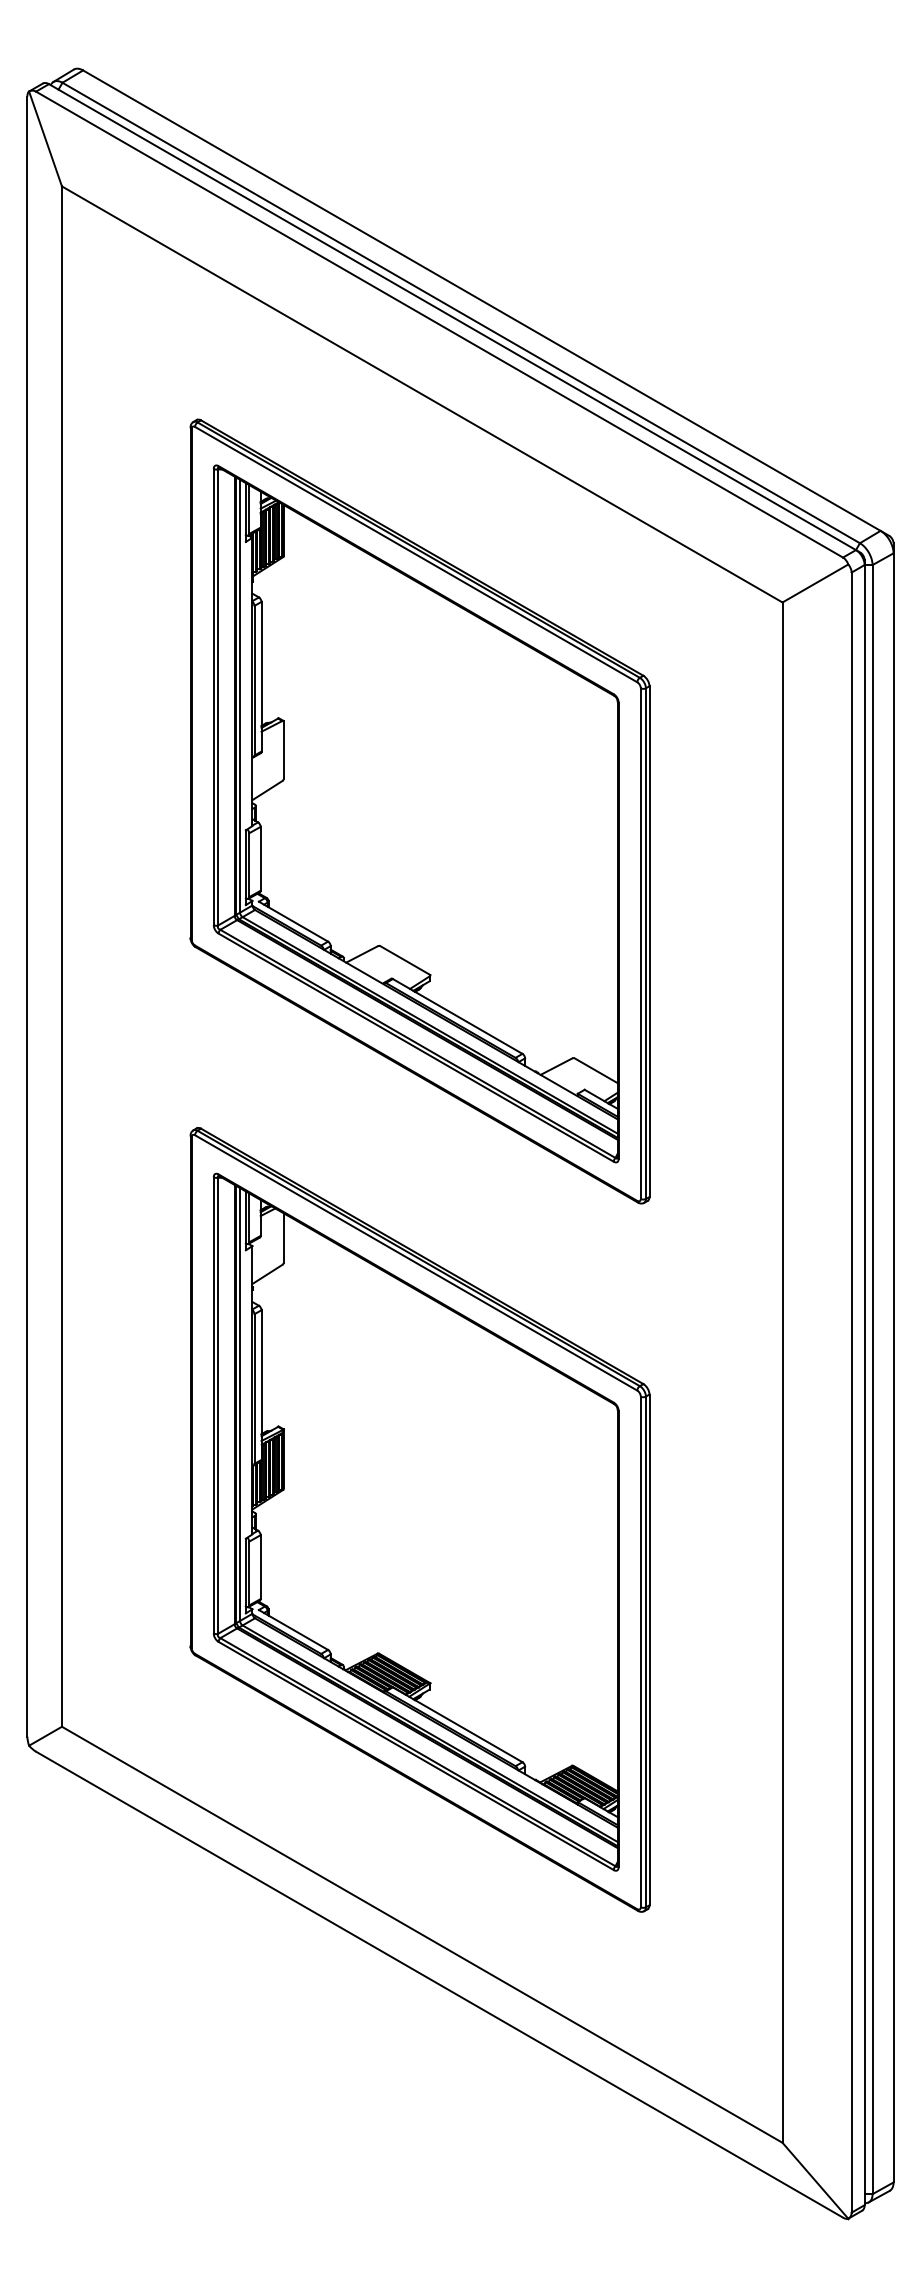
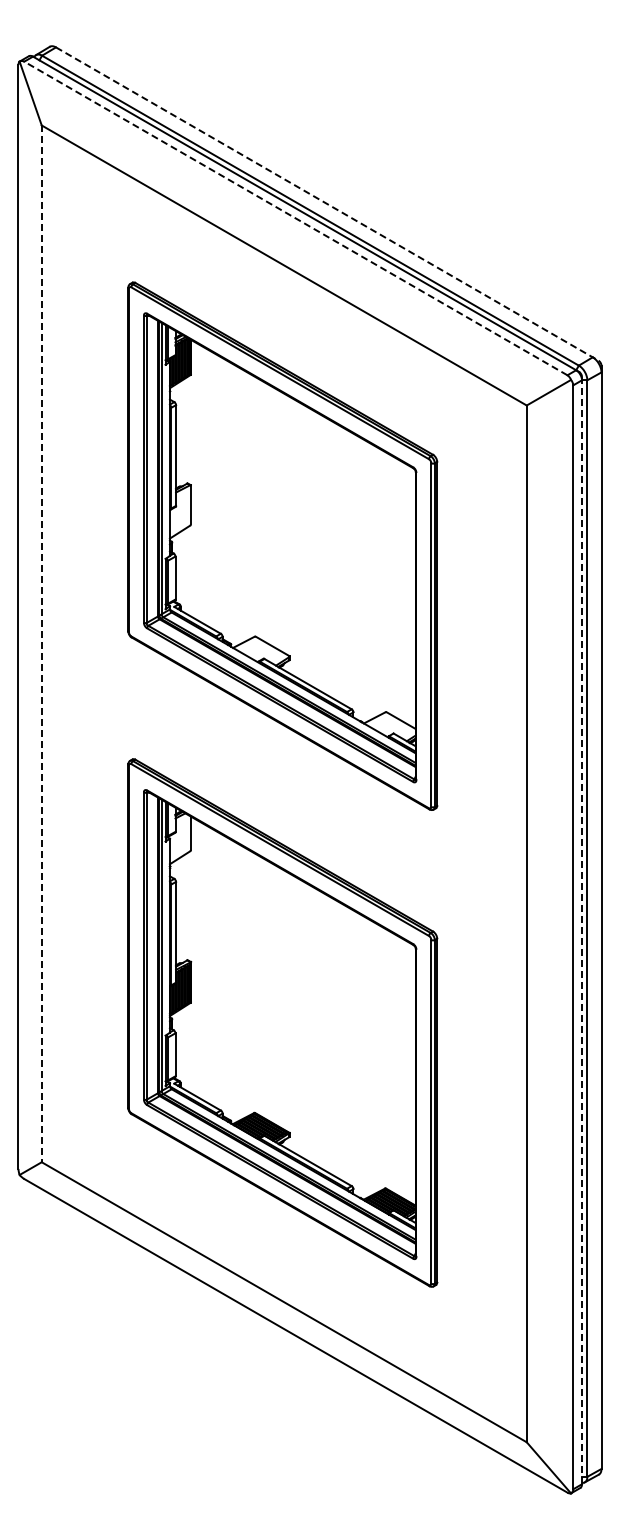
line: (486, 303) -> (327, 204), solid -> dashed
line: (438, 324) -> (295, 218), solid -> dashed
line: (61, 957) -> (41, 644), solid -> dashed
line: (865, 1382) -> (582, 930), solid -> dashed

